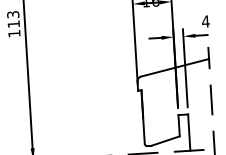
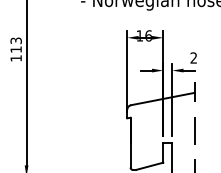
text: (205, 21) -> (193, 57), 4 -> 2

